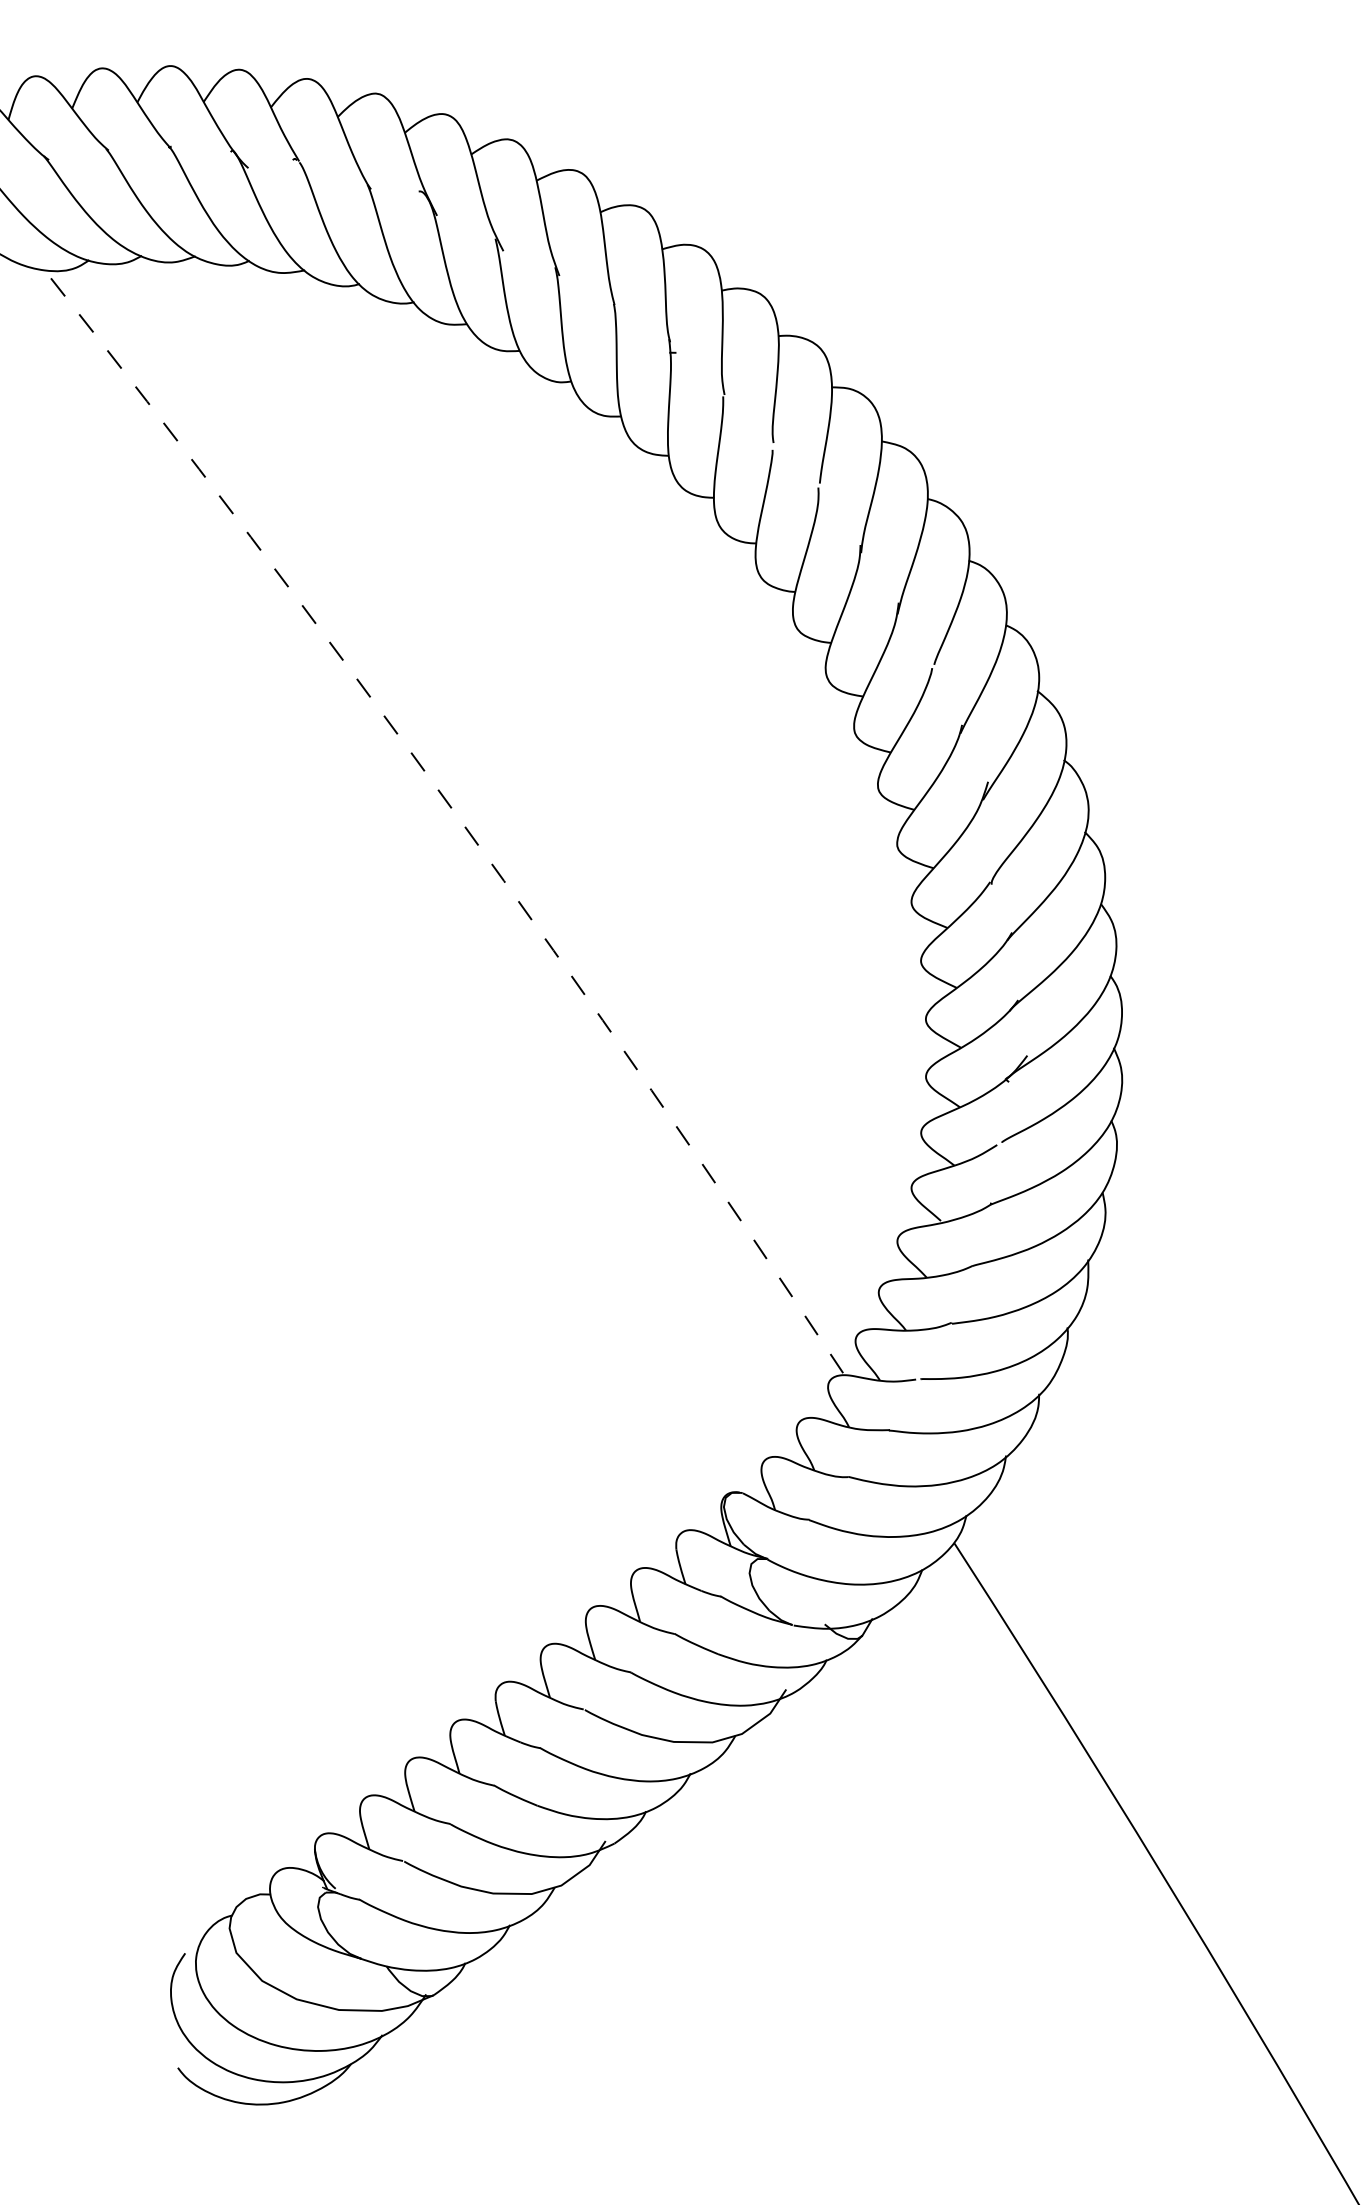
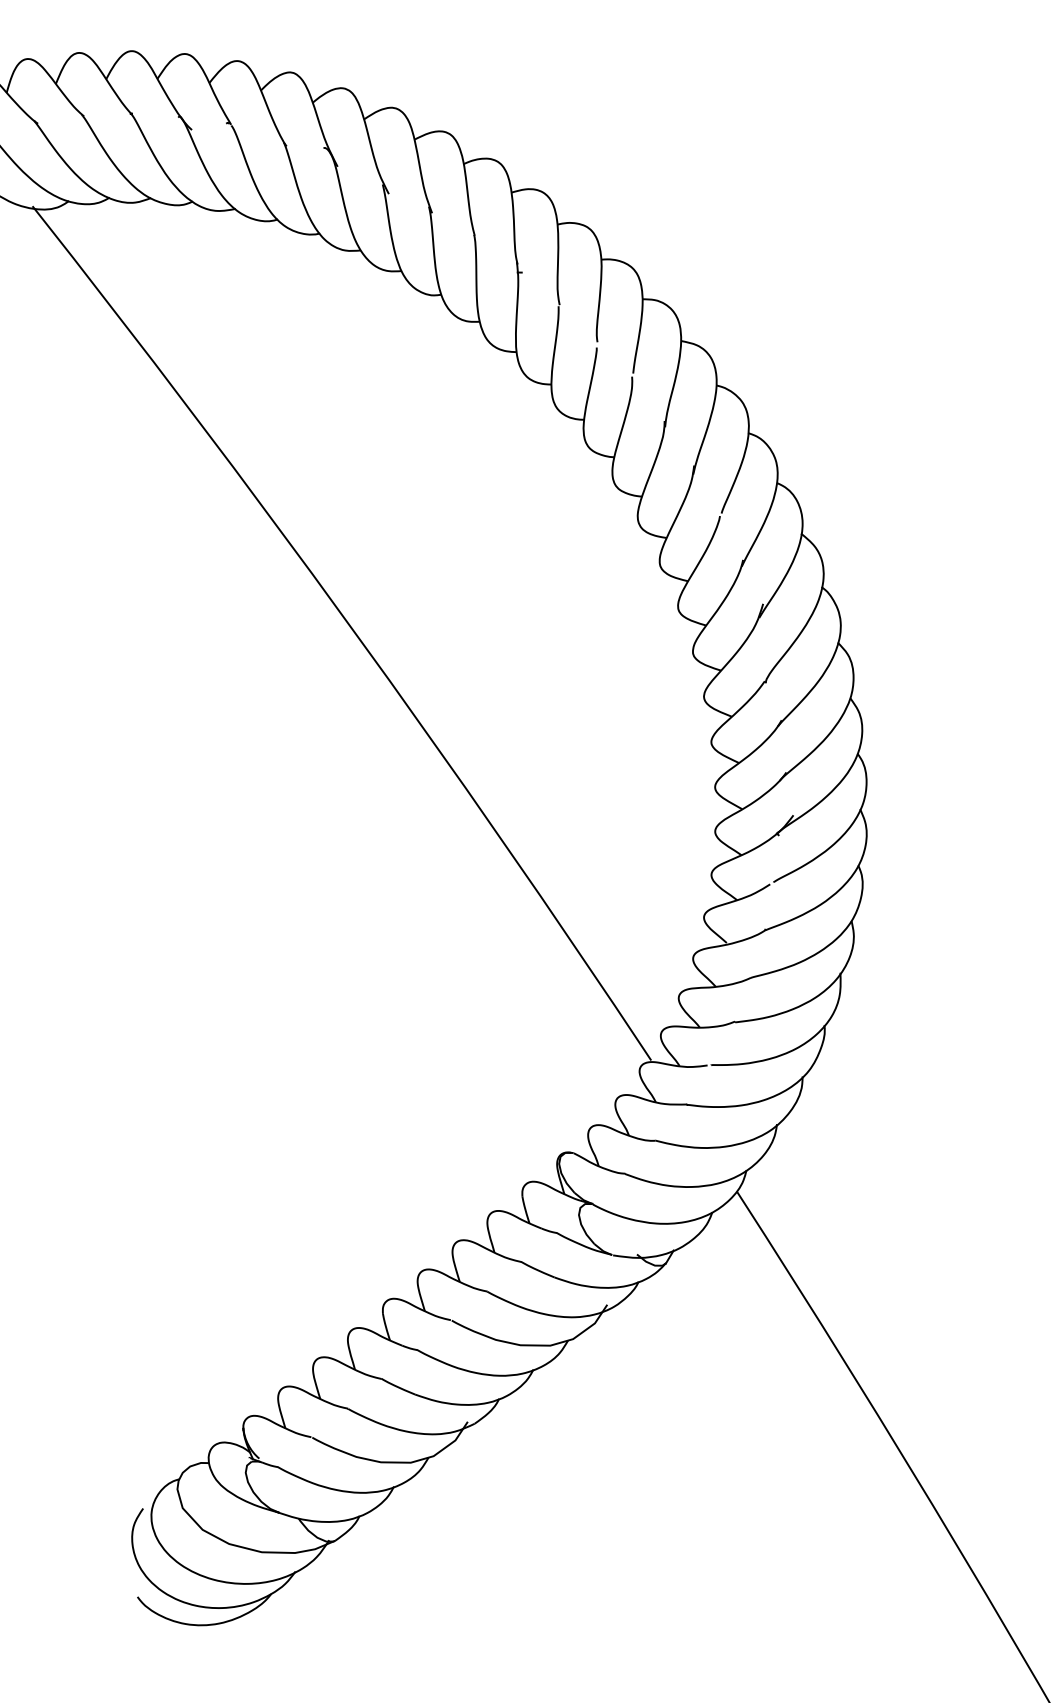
arc: (453, 811) -> (350, 626), dashed -> solid

